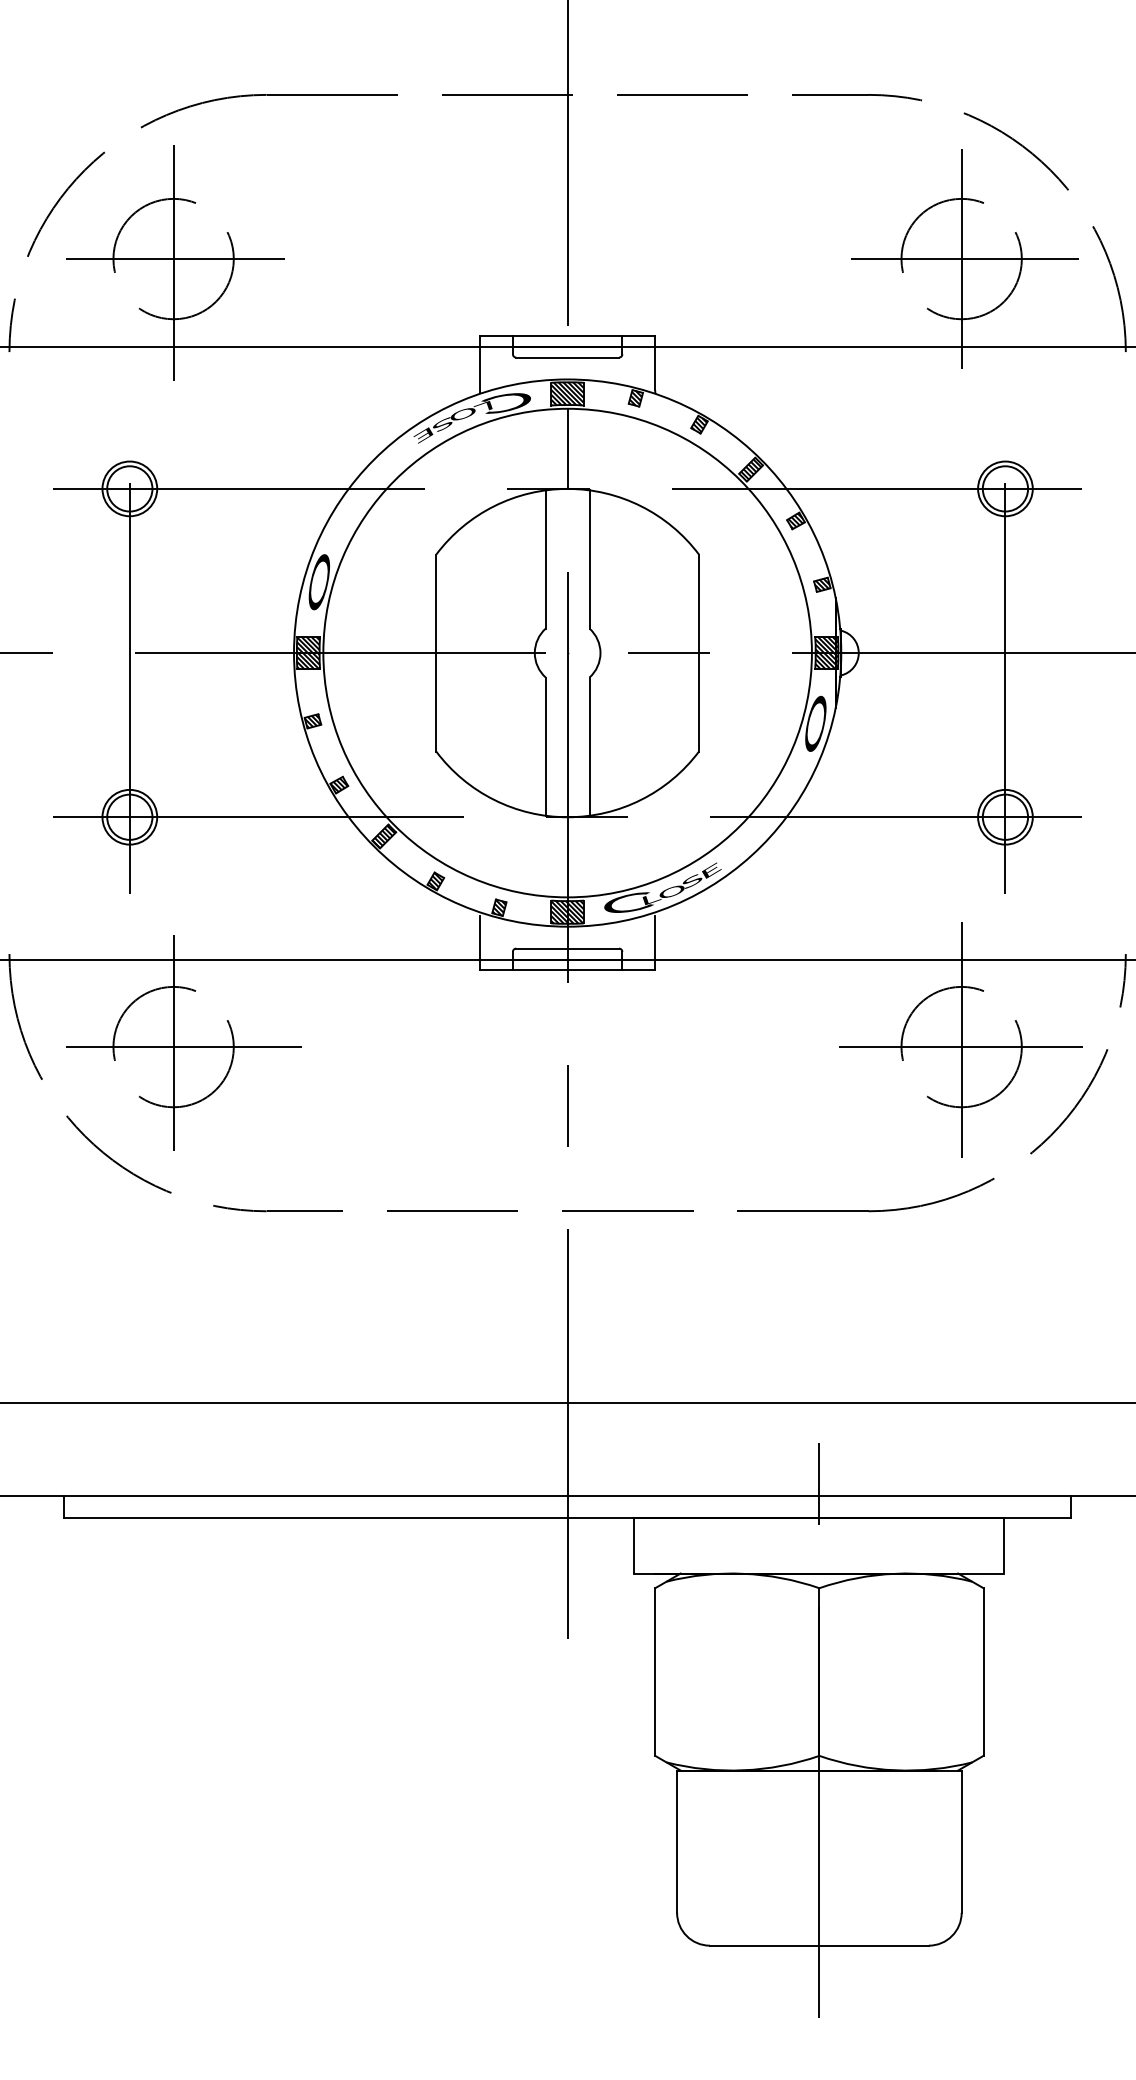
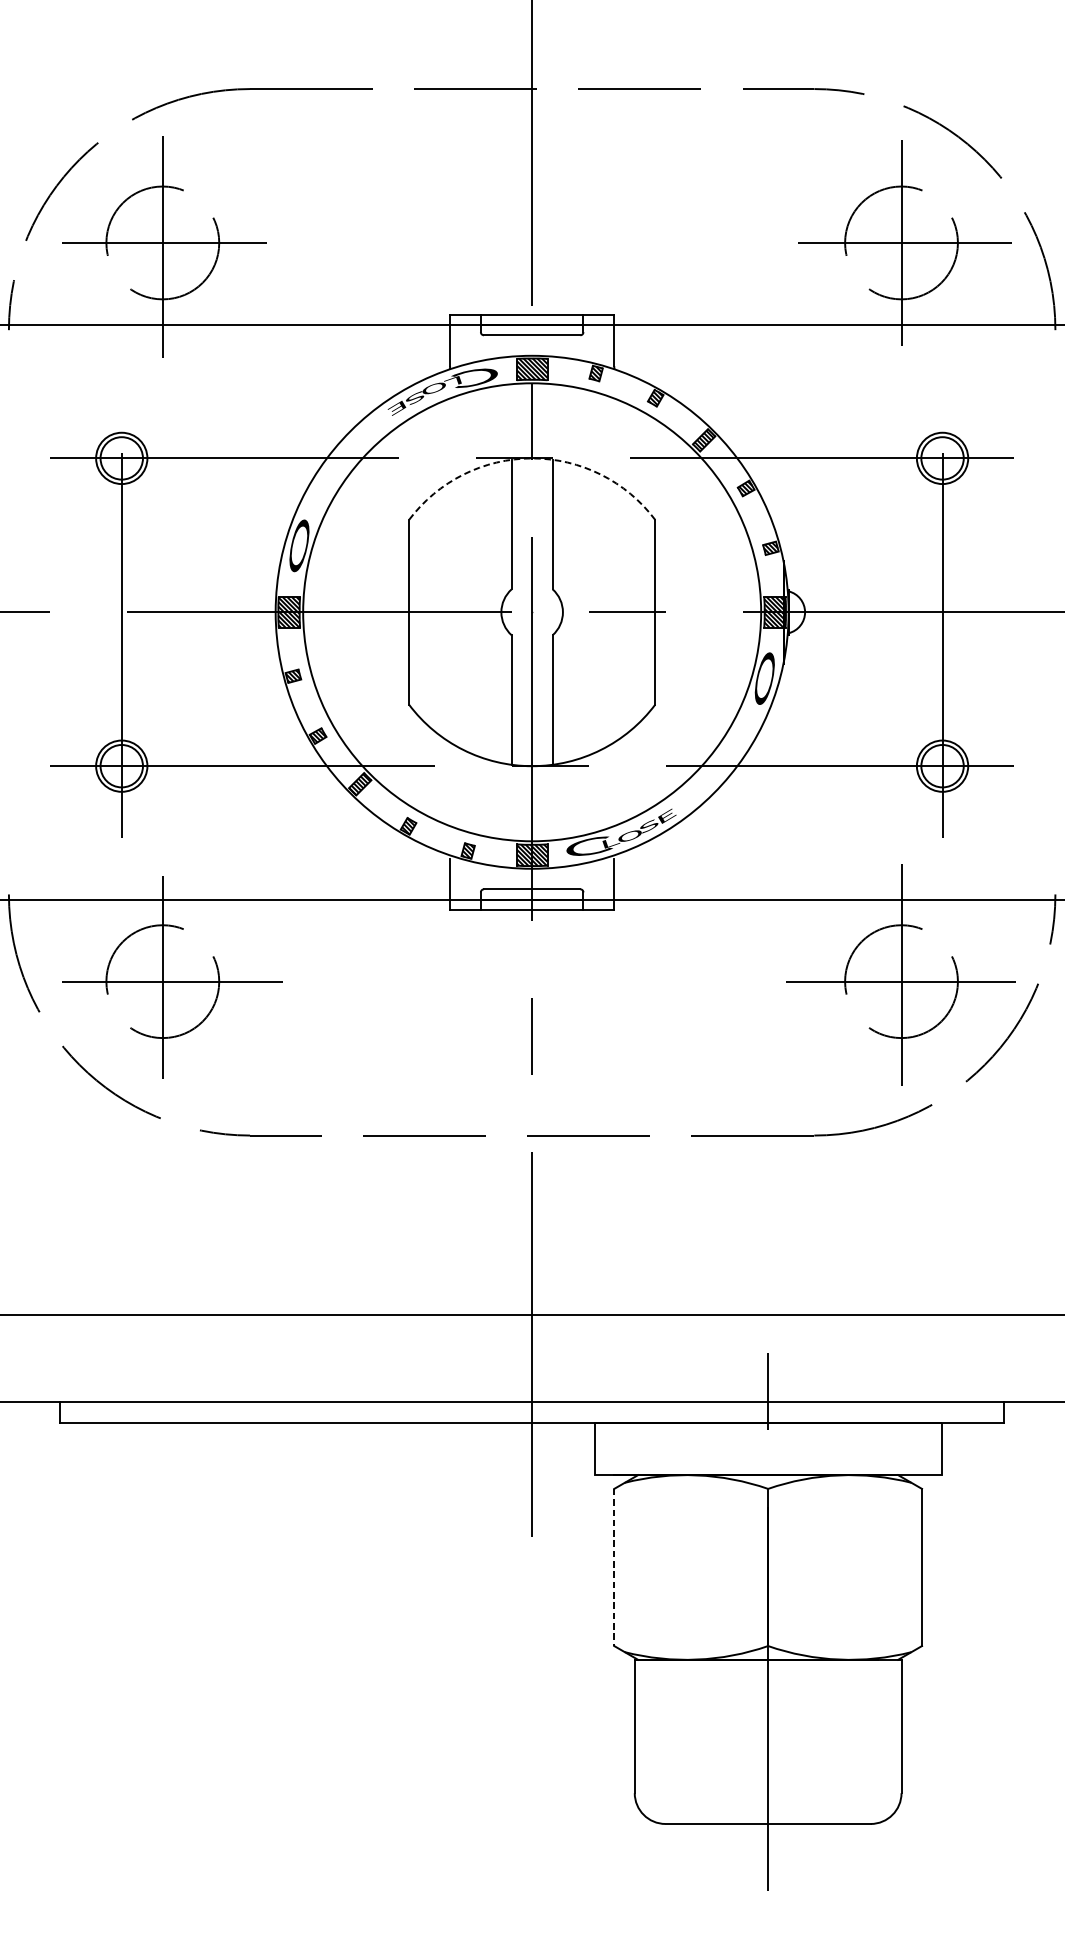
arc: (567, 488) -> (532, 458), solid -> dashed
line: (655, 1672) -> (614, 1567), solid -> dashed

